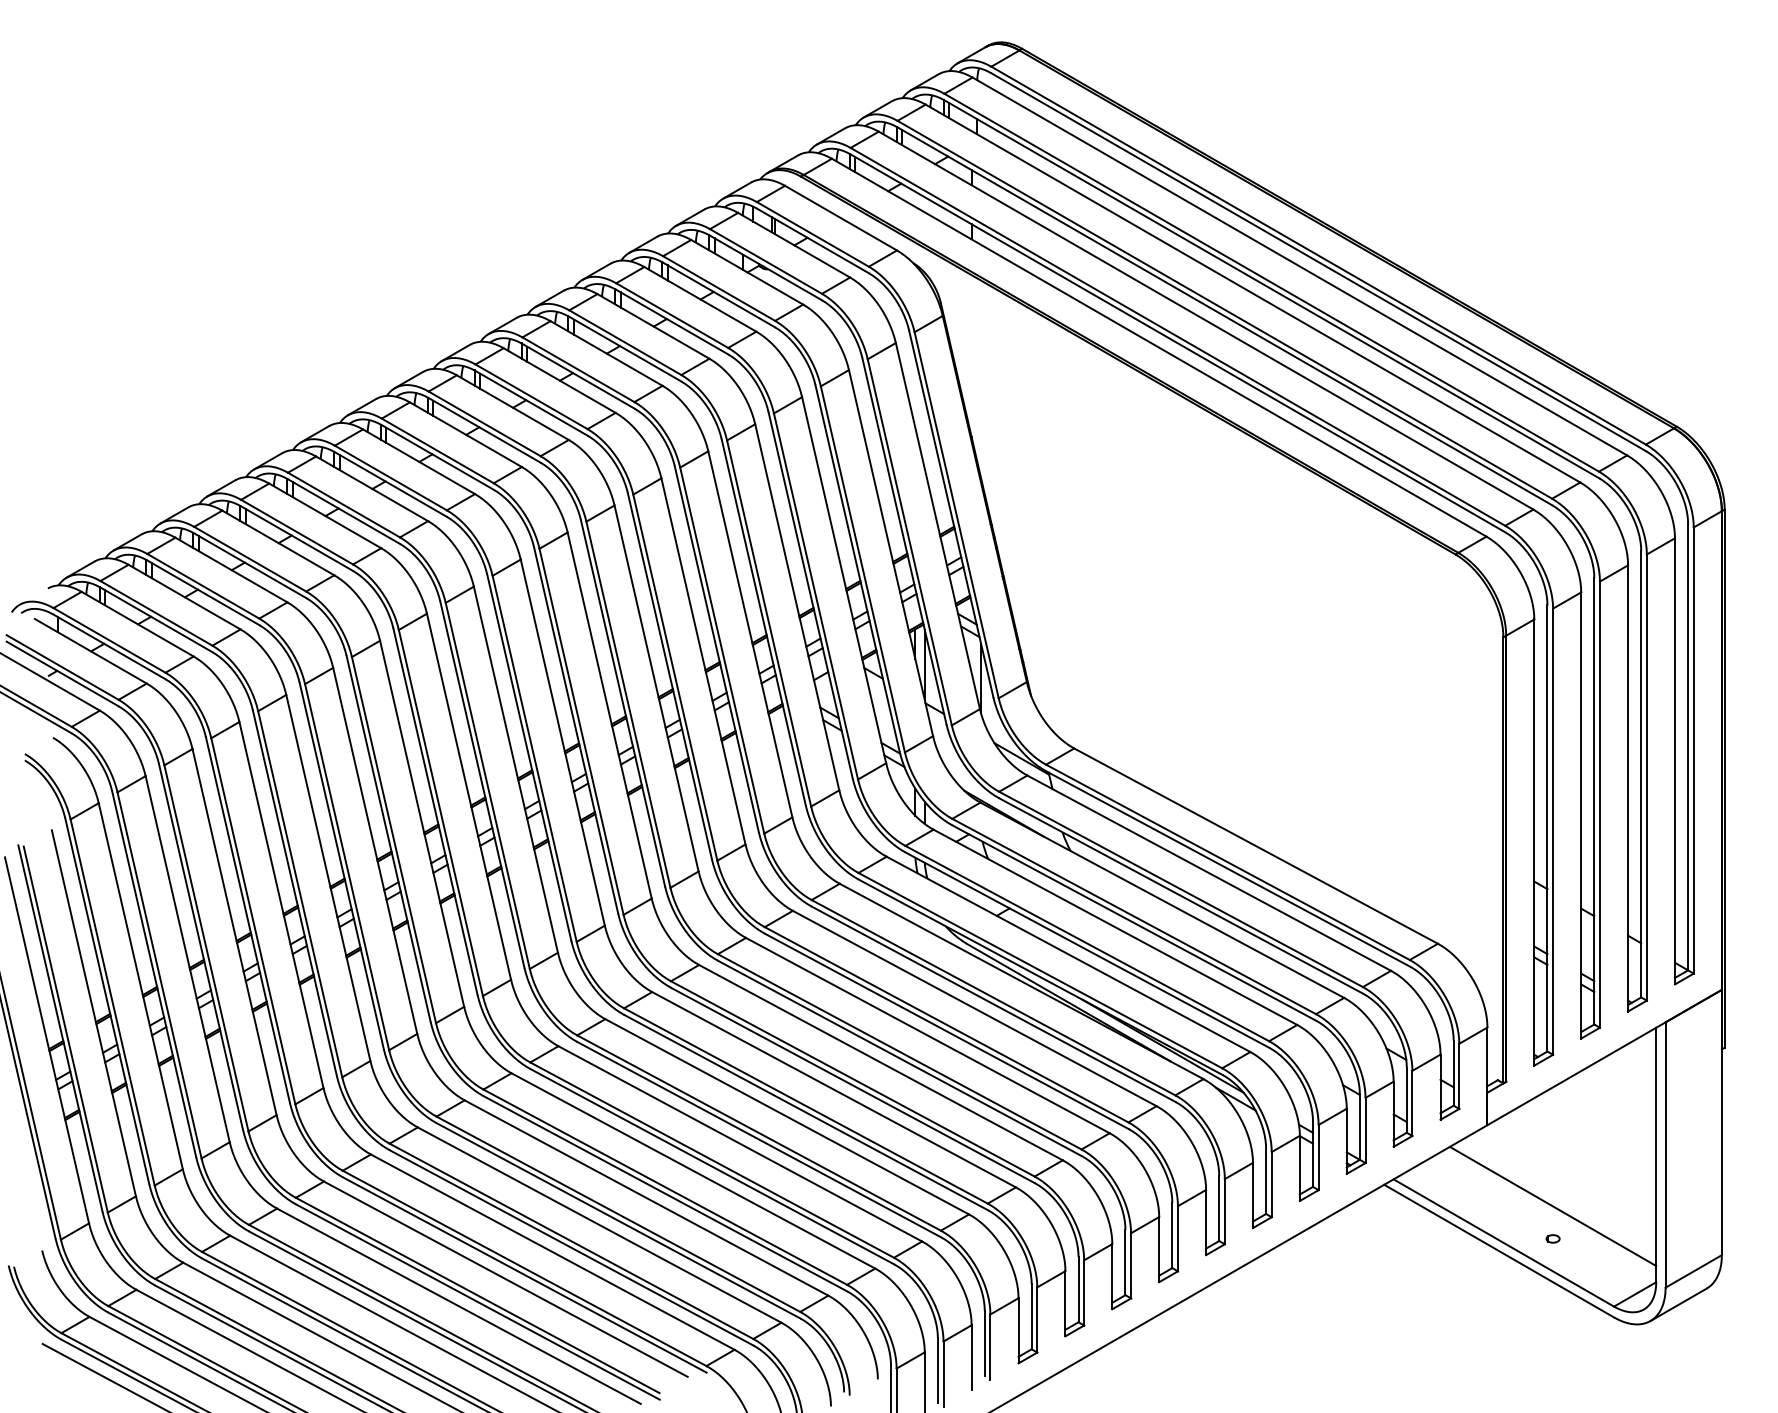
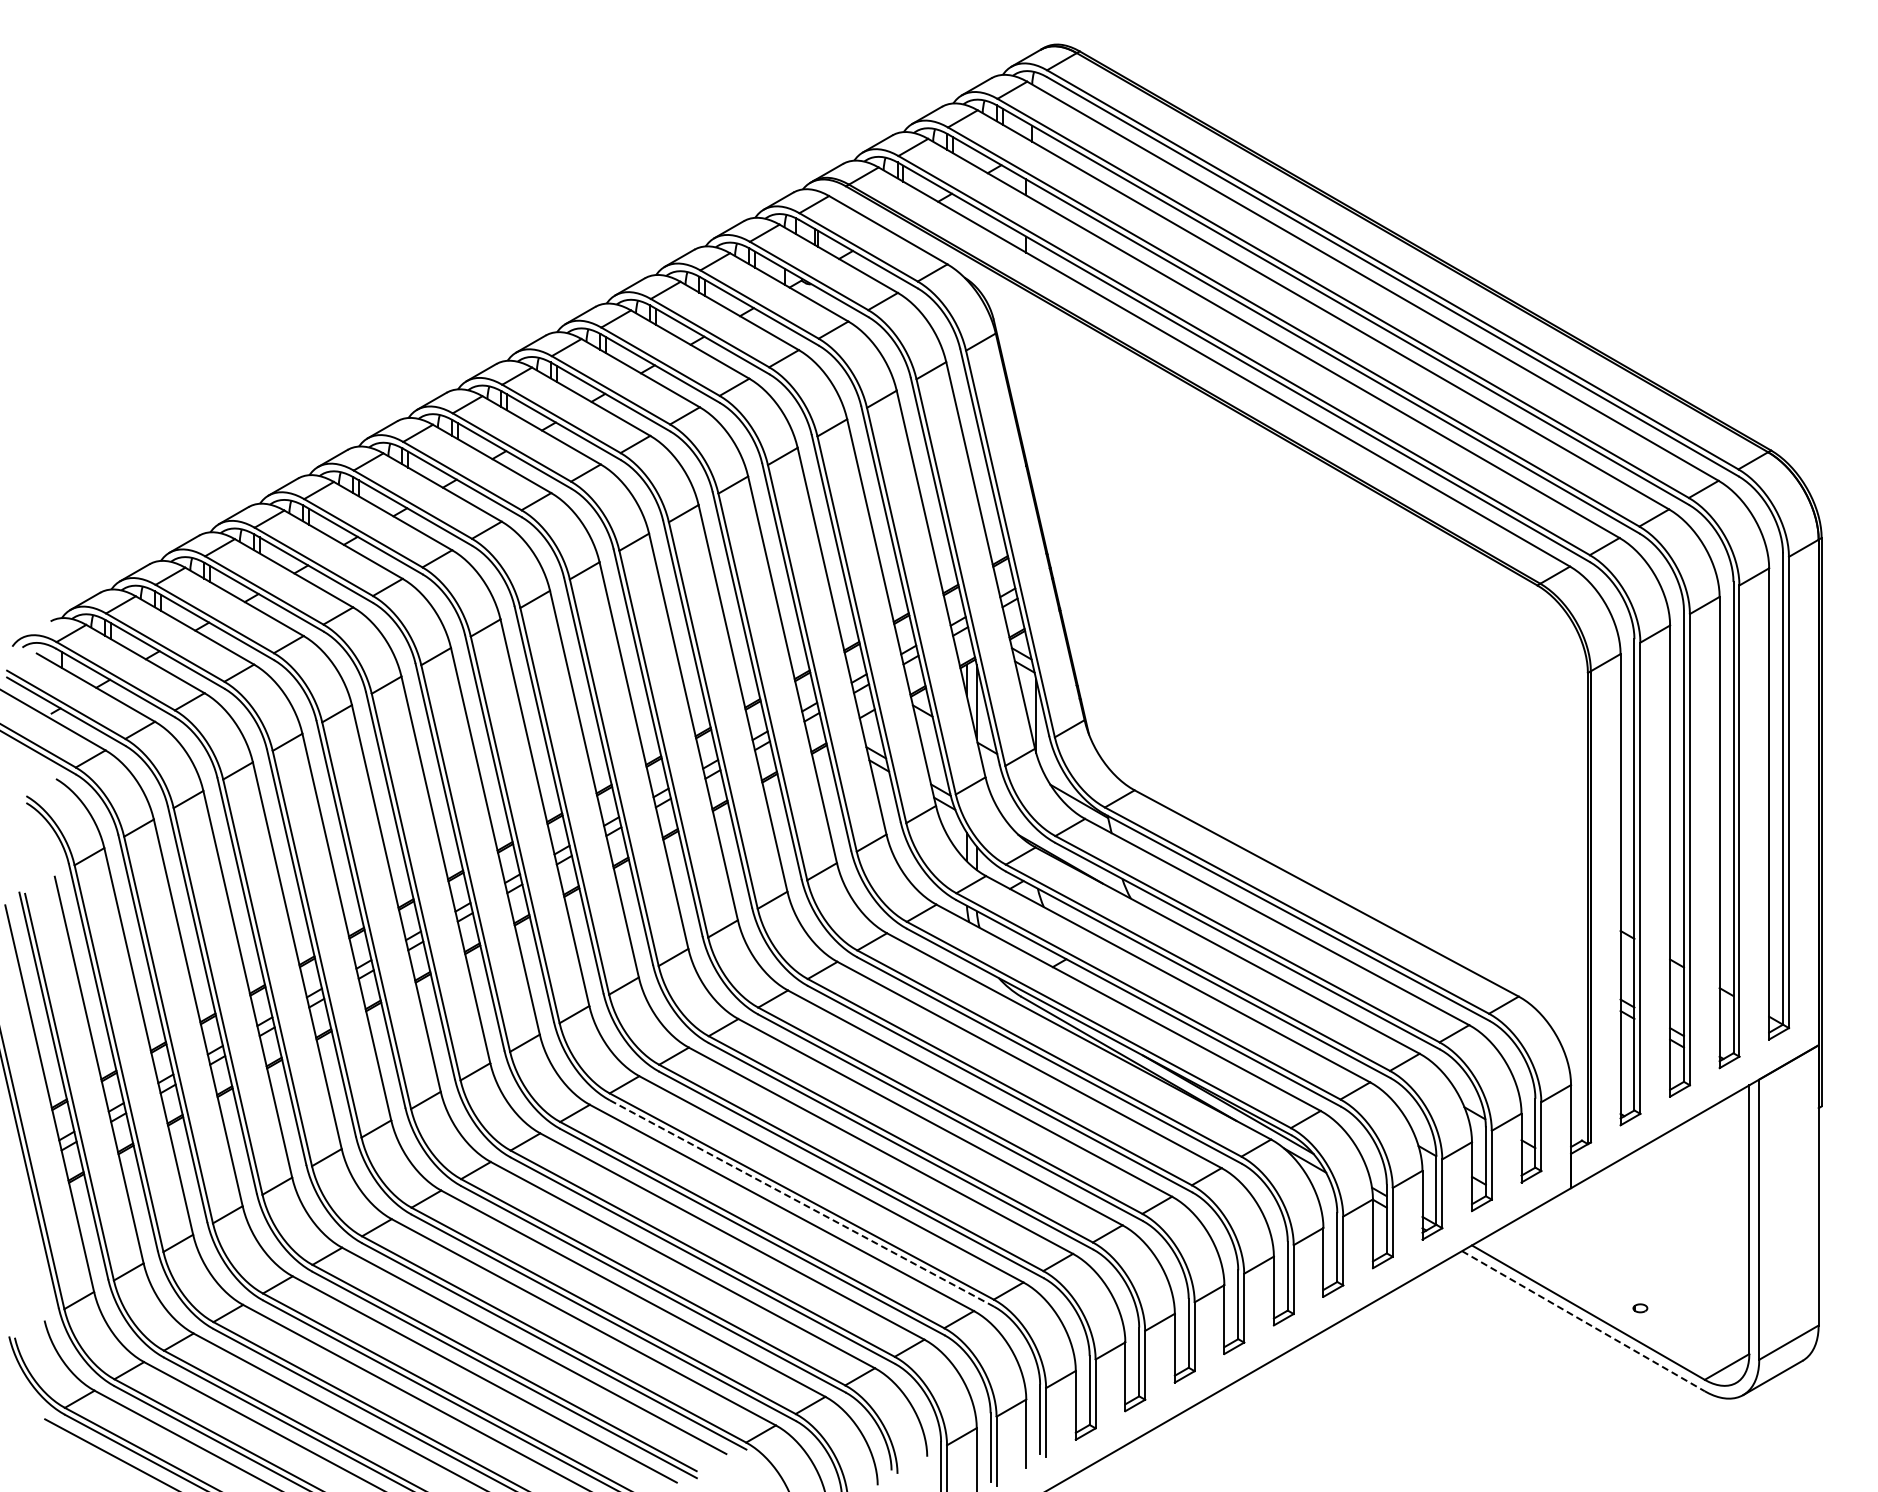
line: (758, 1139) -> (801, 1203), solid -> dashed
line: (1553, 1205) -> (1640, 1273), removed
line: (1499, 1251) -> (1583, 1321), solid -> dashed

